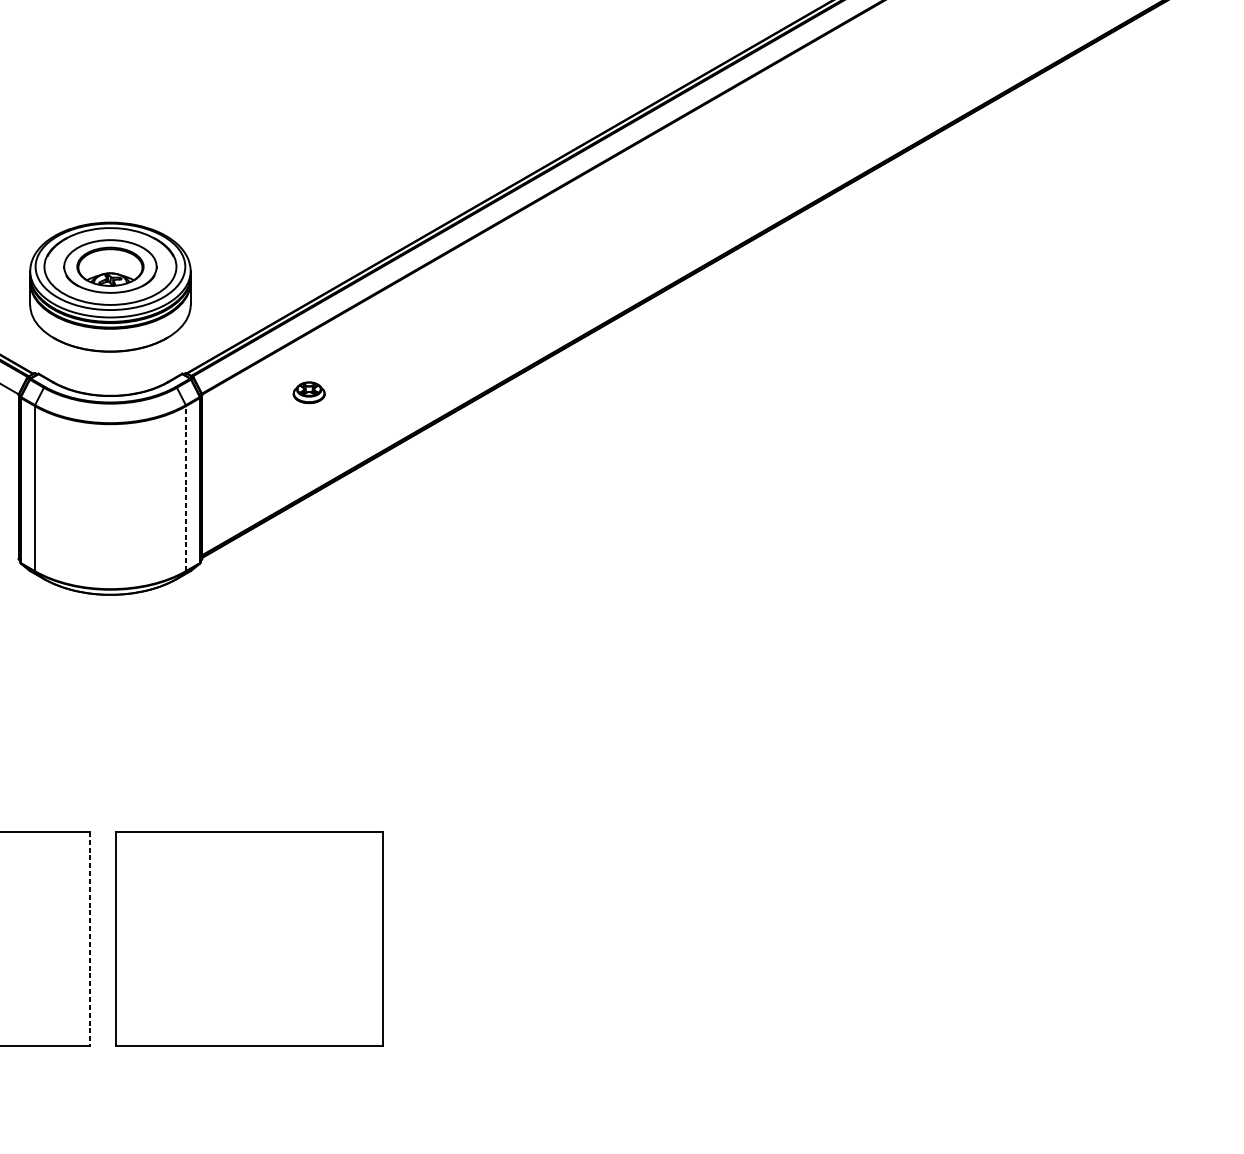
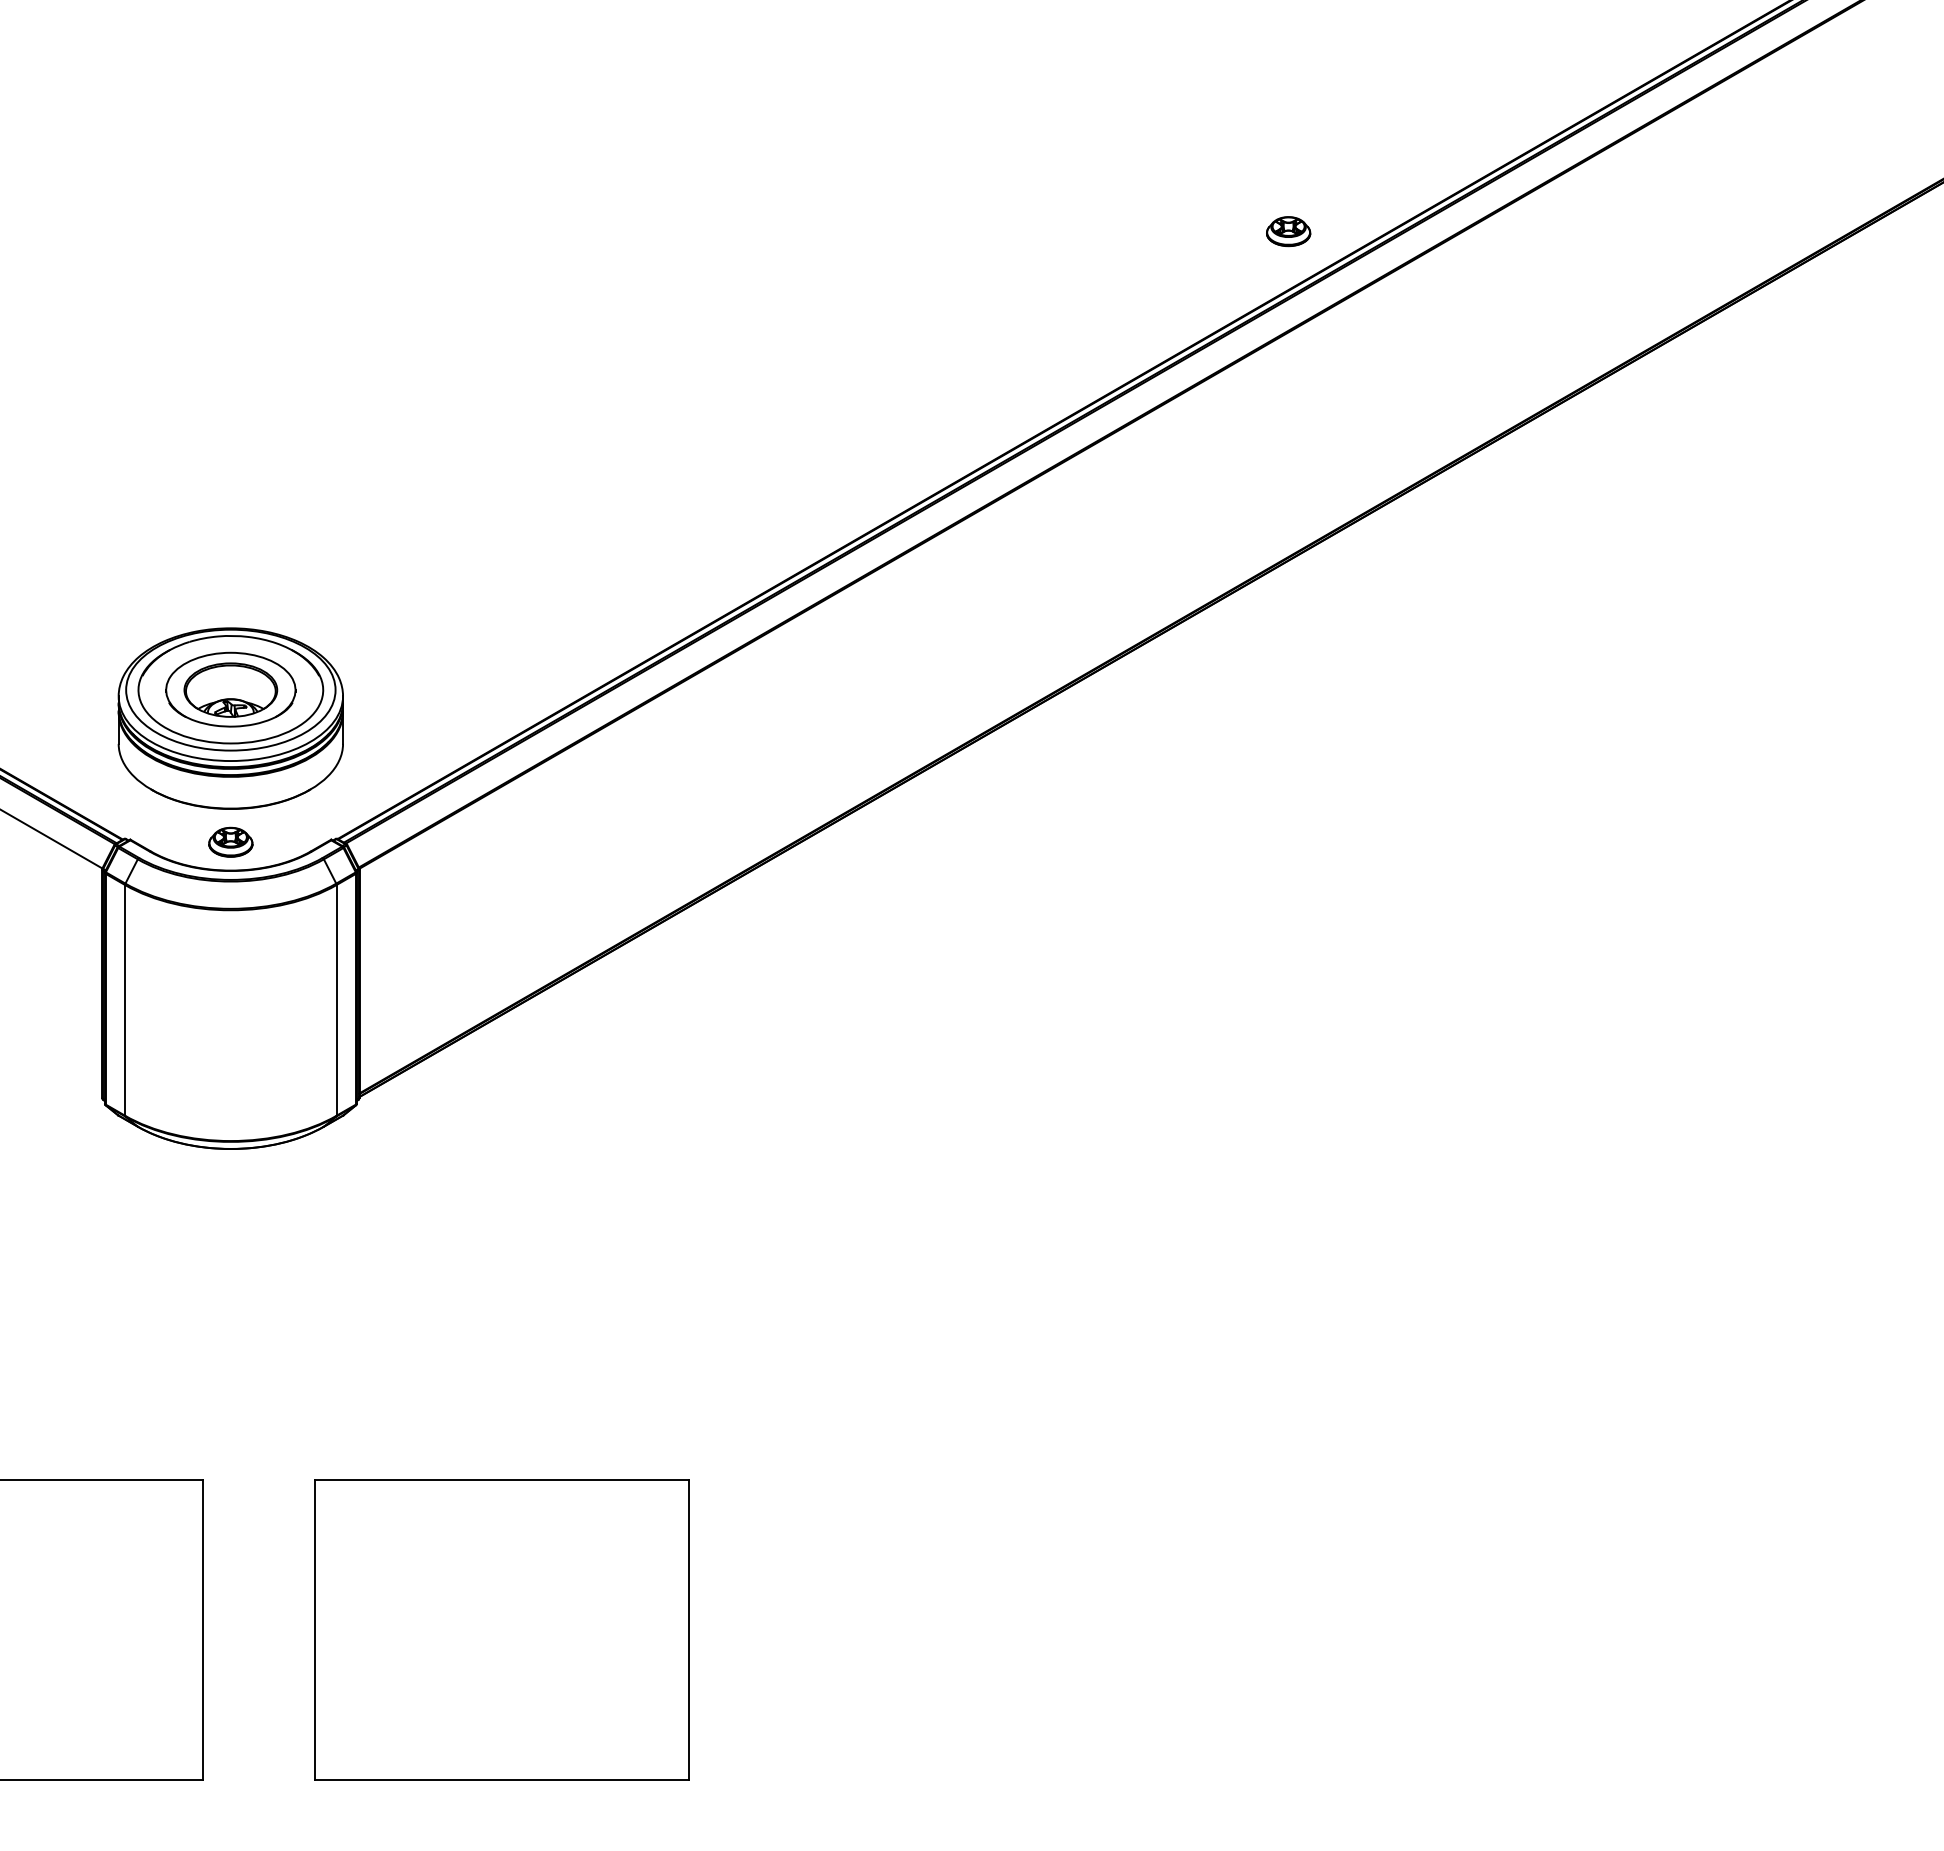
part: (308, 392) -> (230, 841), moved
line: (185, 487) -> (336, 999), dashed -> solid
part: (248, 938) -> (501, 1629), moved
line: (90, 939) -> (202, 1630), dashed -> solid

